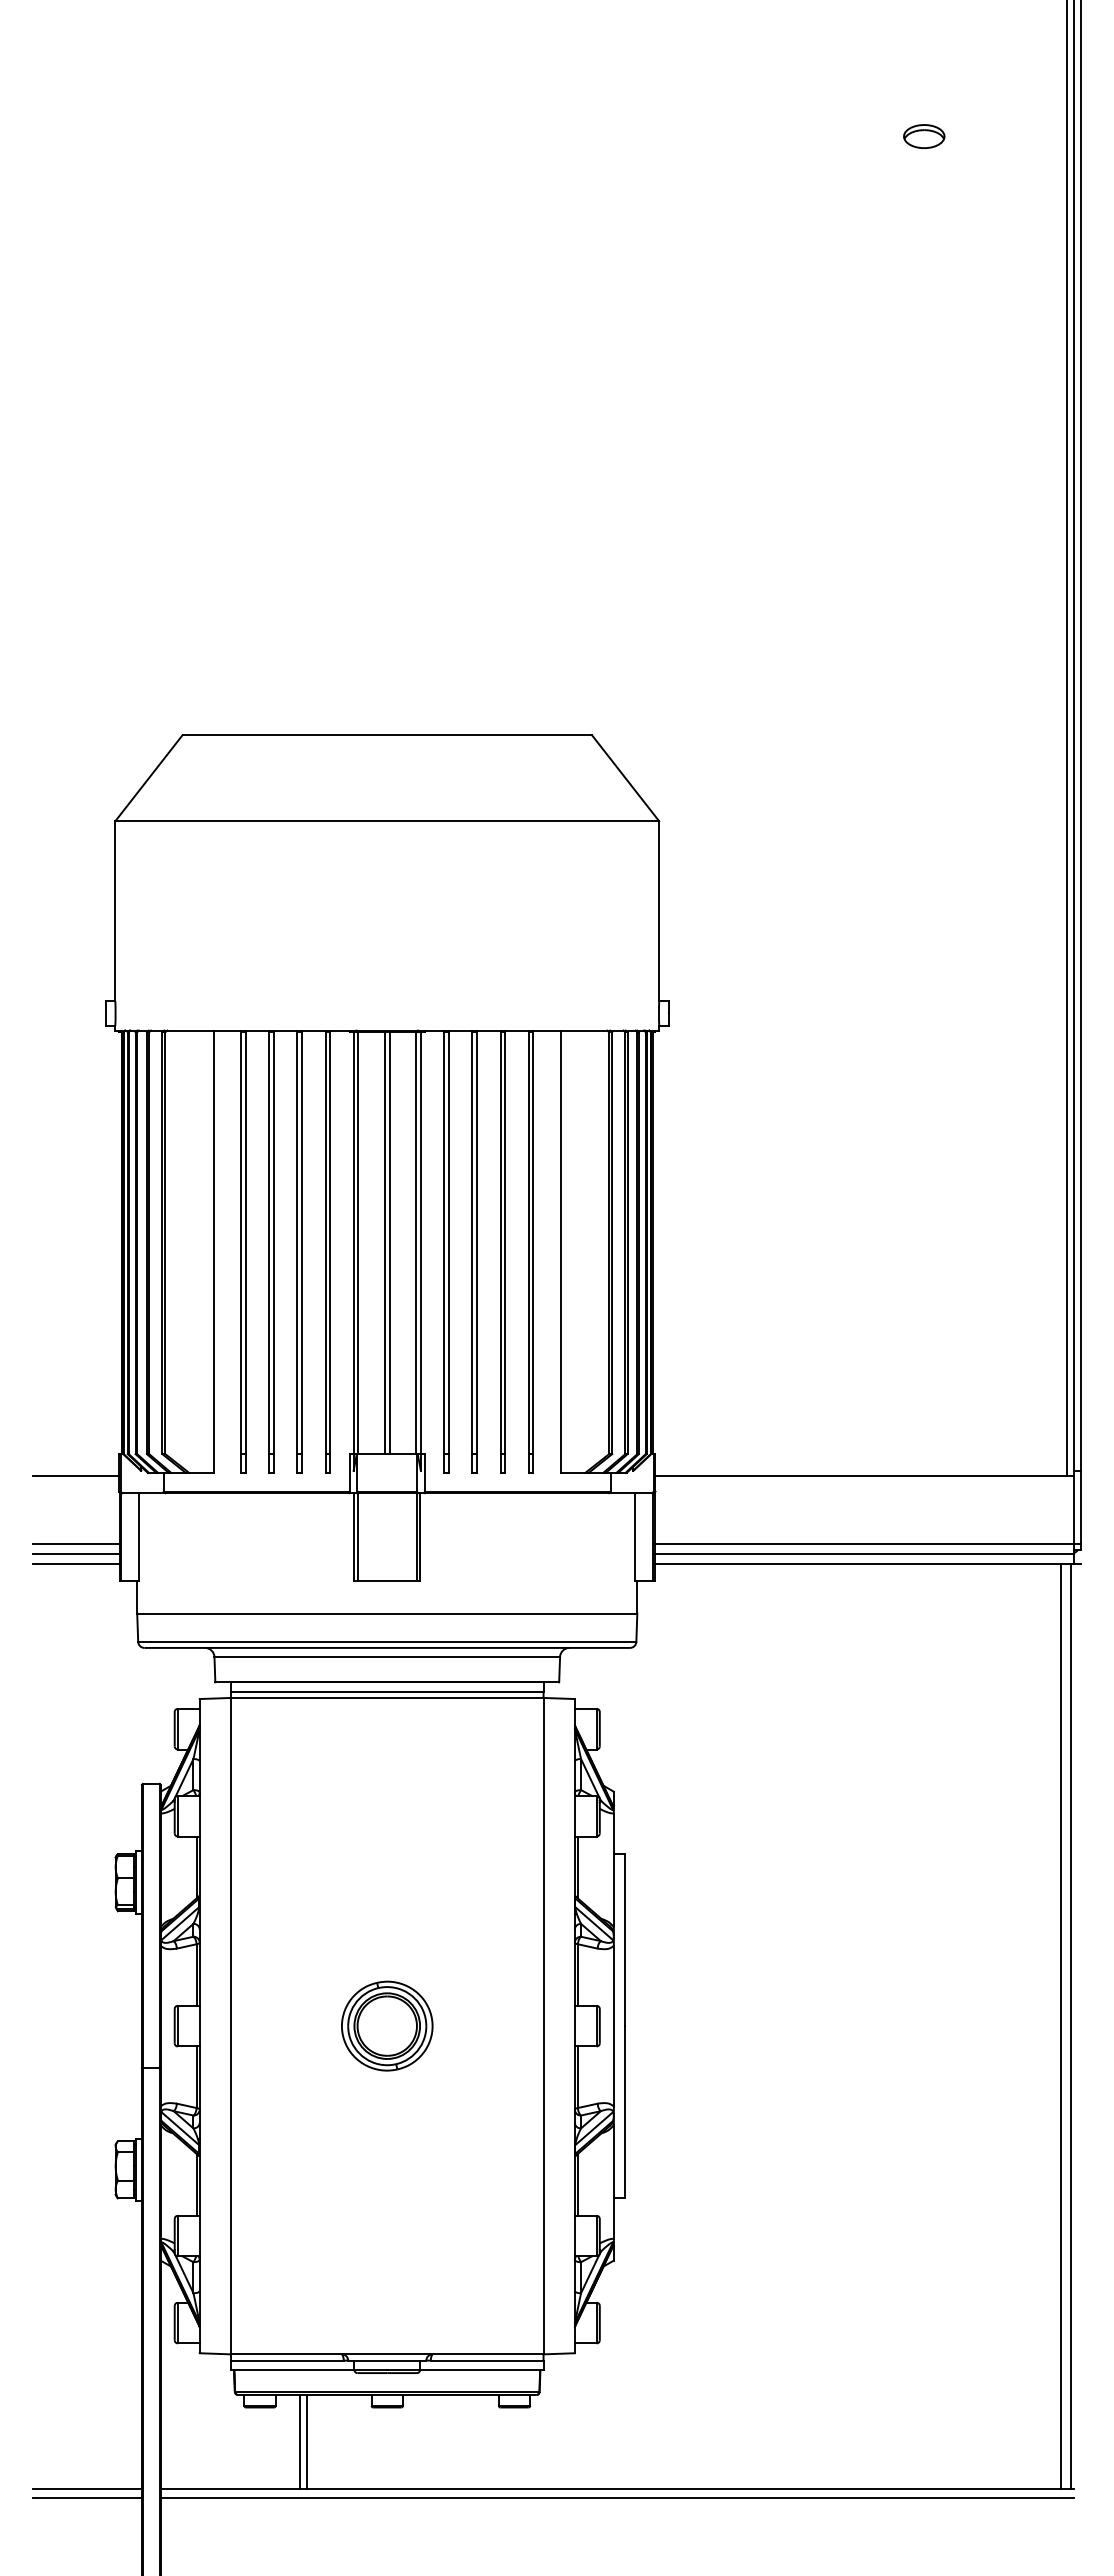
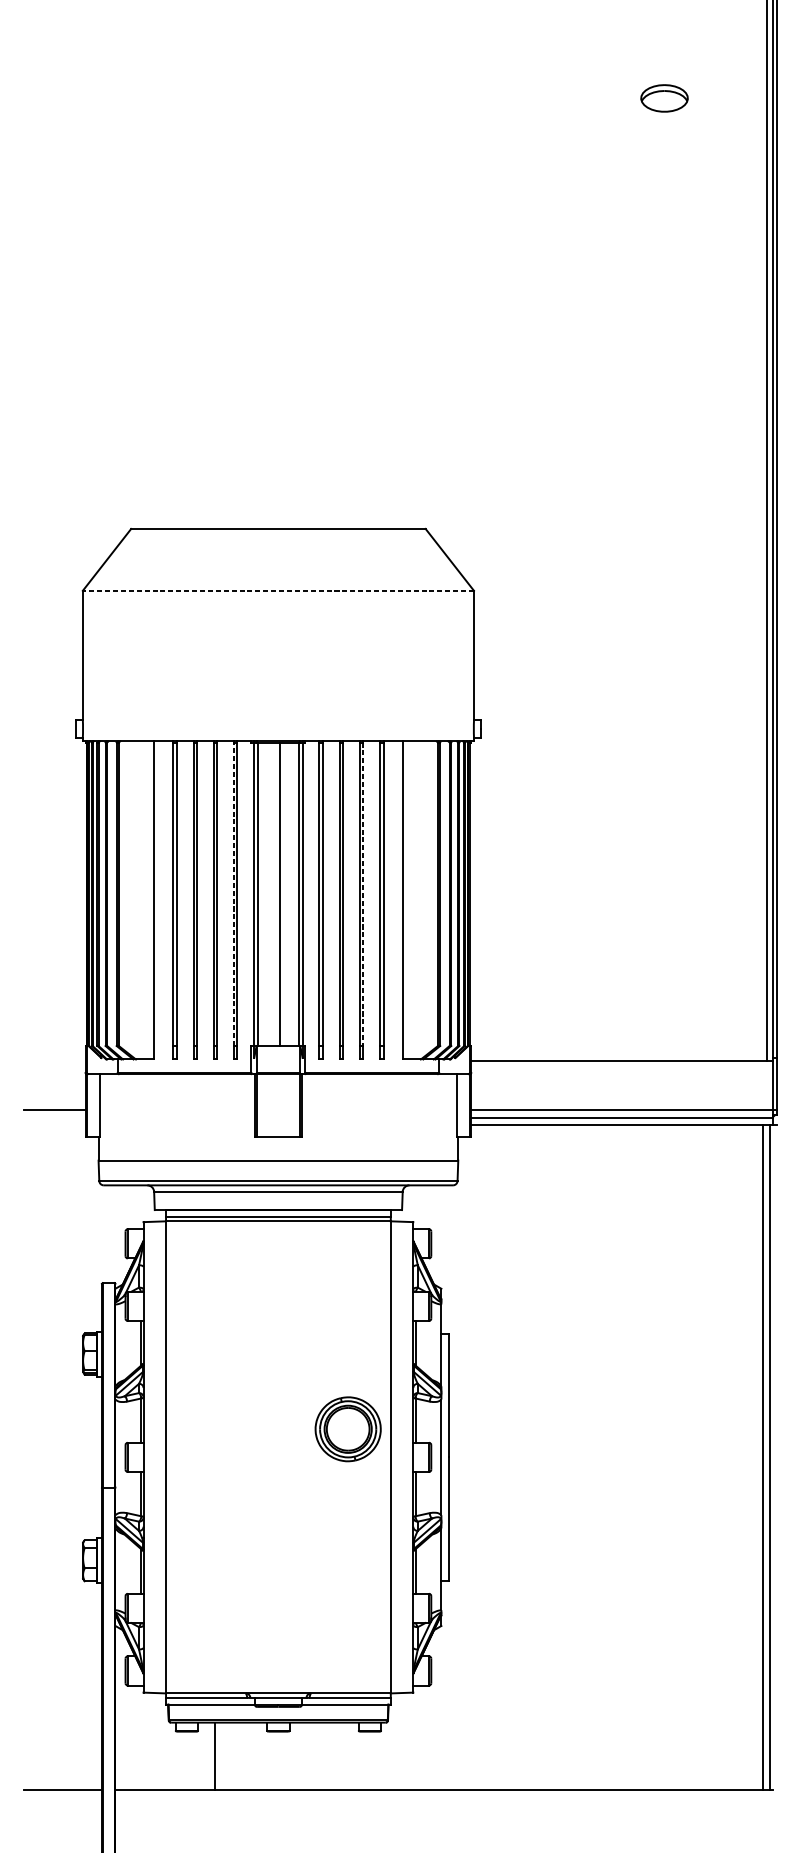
part: (924, 136) -> (664, 98), size x1.6
line: (387, 821) -> (278, 590), solid -> dashed
line: (325, 1243) -> (234, 894), solid -> dashed
line: (384, 1243) -> (276, 894), removed
line: (505, 1243) -> (363, 894), solid -> dashed
line: (76, 1475) -> (54, 1061), removed
line: (76, 1554) -> (54, 1118), removed
line: (76, 1563) -> (54, 1124), removed
part: (387, 2025) -> (348, 1428), moved
line: (306, 2441) -> (220, 1756), removed
line: (87, 2498) -> (62, 1797), removed
line: (617, 2498) -> (444, 1797), removed

